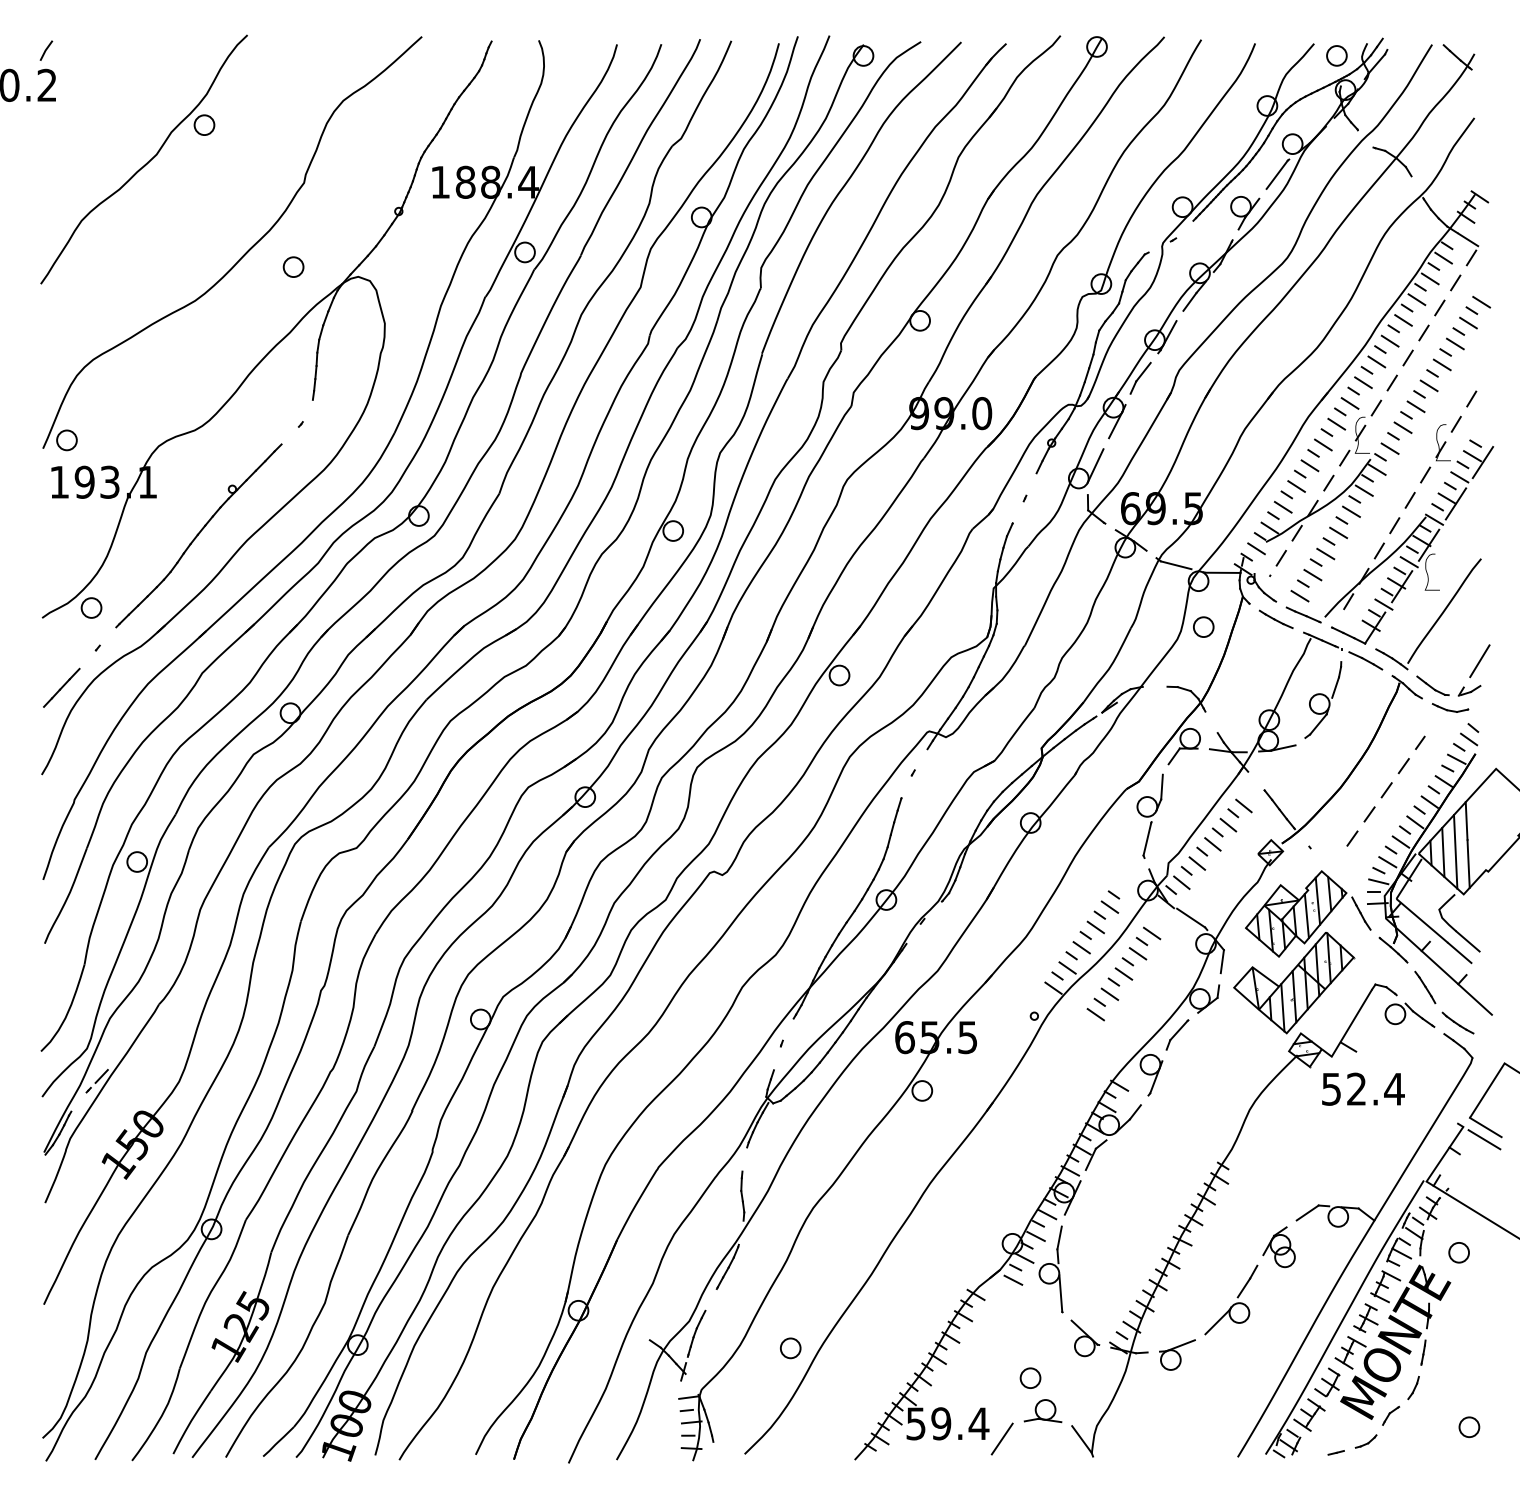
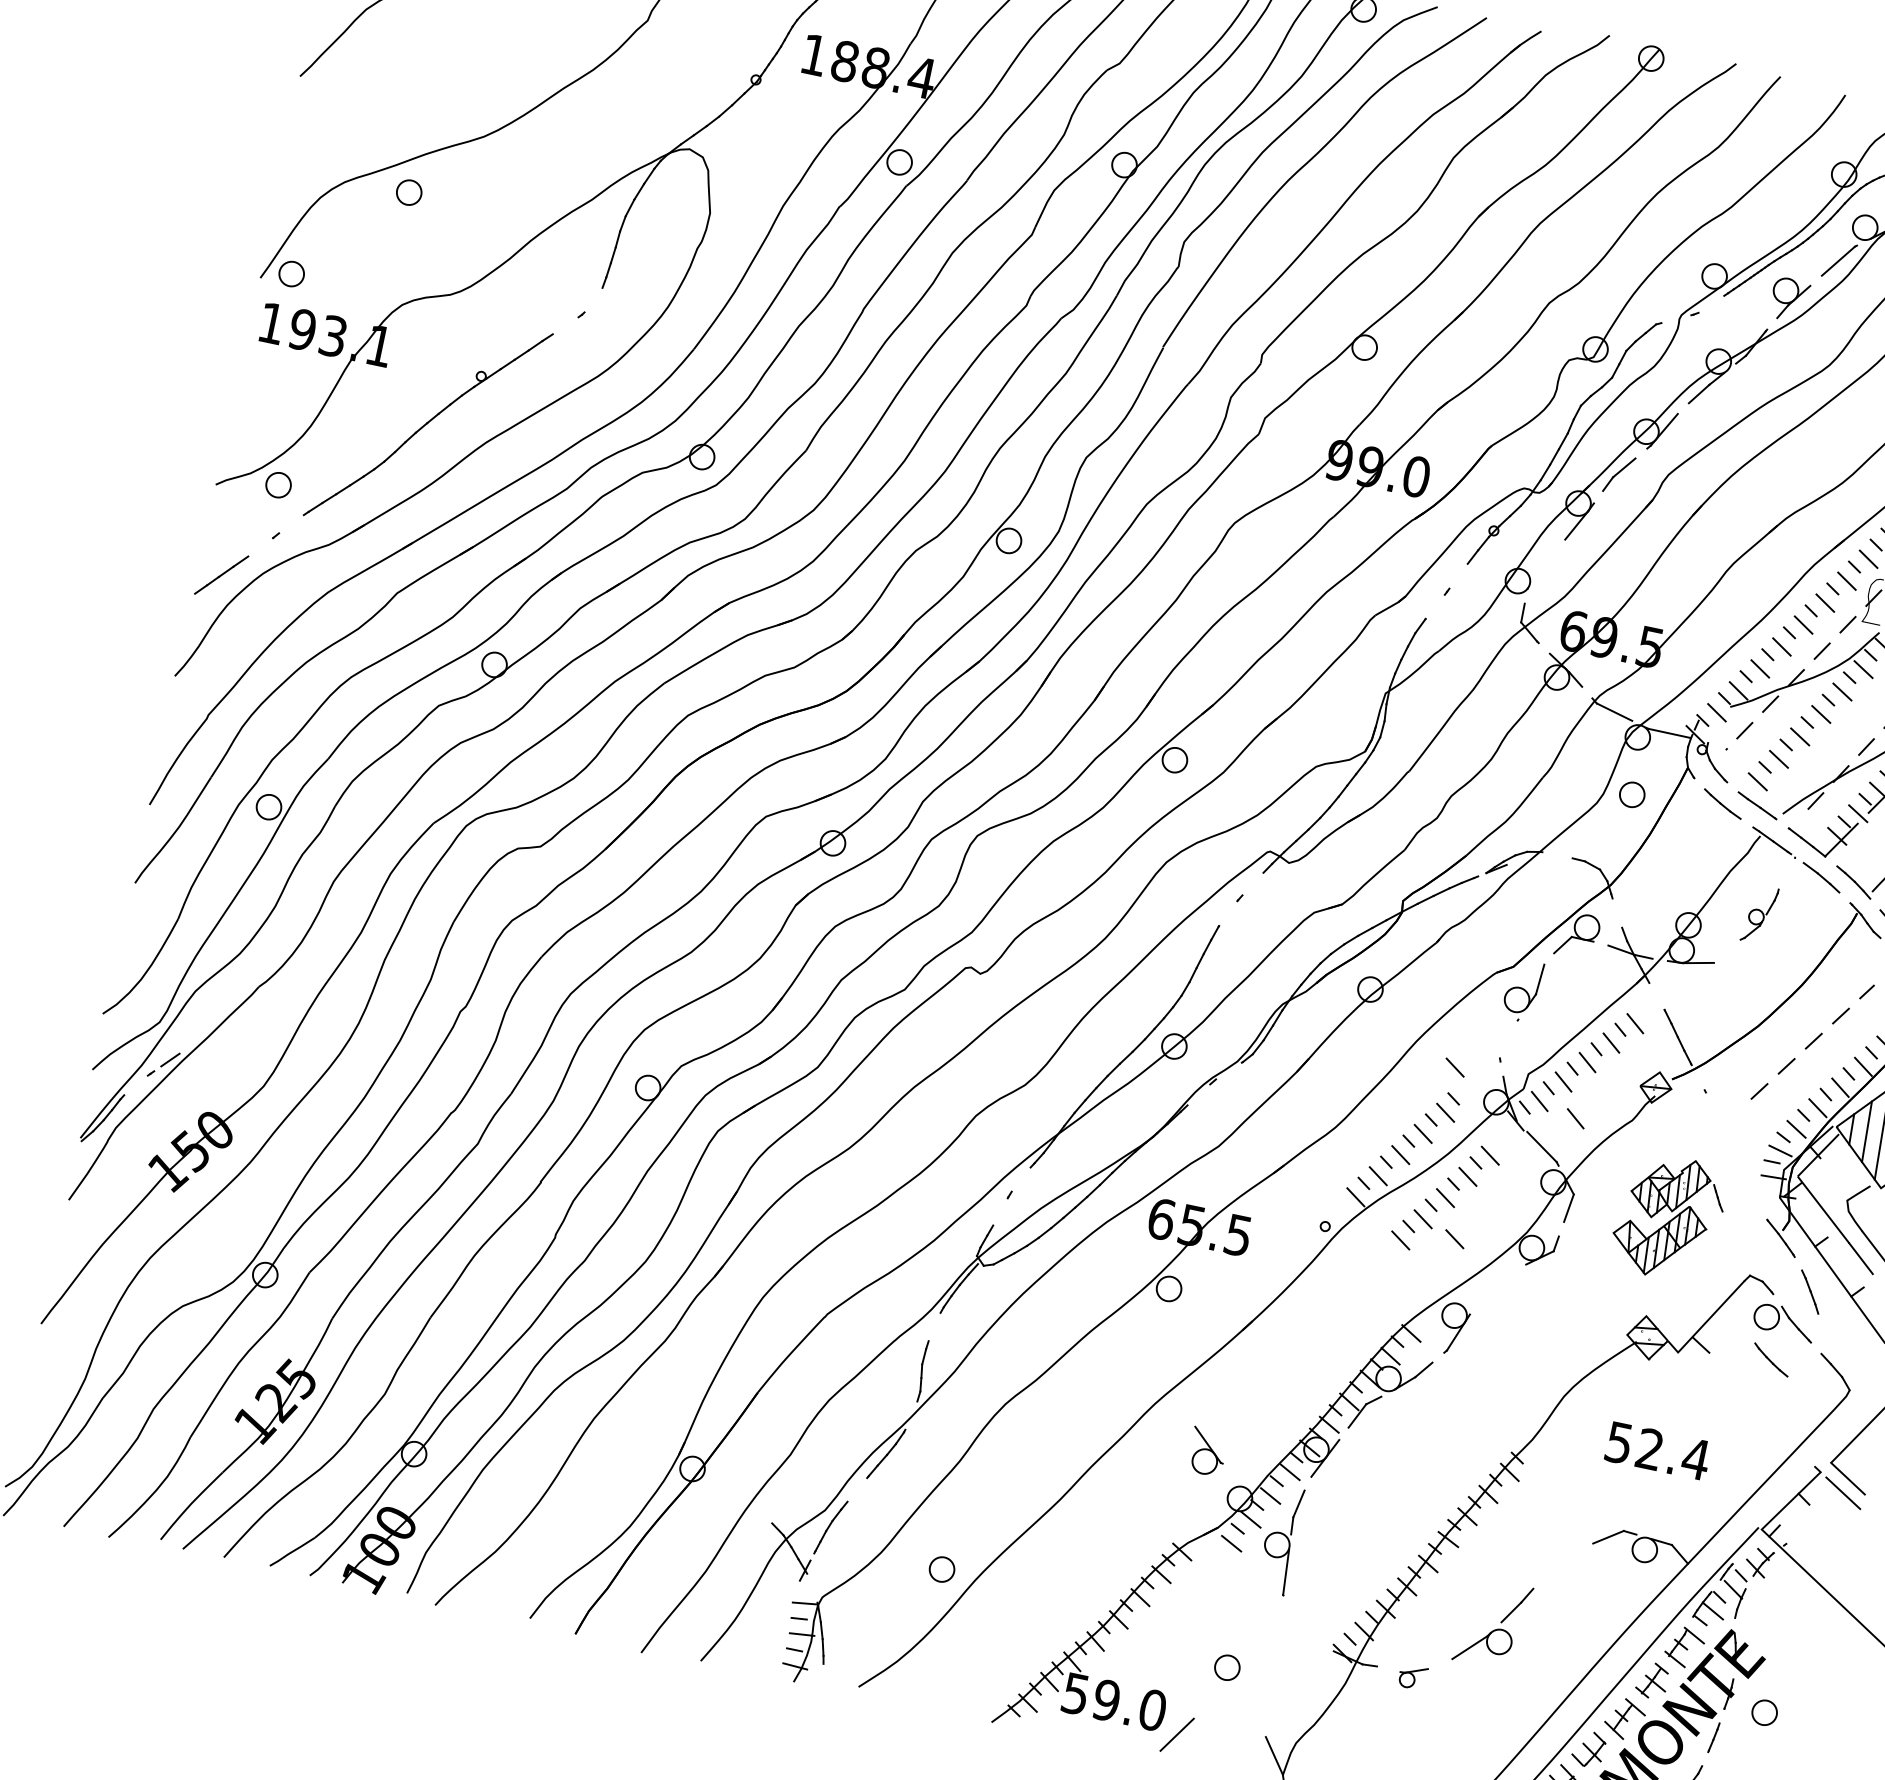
part: (293, 266) -> (409, 191), moved
line: (1095, 465) -> (1541, 569), removed
part: (1323, 699) -> (1759, 914), size x0.6
line: (1147, 838) -> (1509, 1038), removed
line: (1109, 869) -> (1454, 1066), added
line: (1212, 890) -> (1575, 1118), added
part: (1302, 952) -> (1669, 1217), size x0.6
line: (1137, 1004) -> (1454, 1238), added
part: (1457, 1022) -> (1770, 1359), moved
part: (1177, 1034) -> (1495, 1285), removed
text: (1363, 1088) -> (1658, 1450), moved
part: (1278, 1247) -> (1563, 1571), removed
part: (1458, 1252) -> (1763, 1712), moved
part: (1085, 1338) -> (1207, 1452), moved
part: (1177, 1354) -> (1412, 1676), size x0.6
part: (1042, 1411) -> (1233, 1711), removed
text: (978, 1423) -> (1152, 1709), 59.4 -> 59.0

